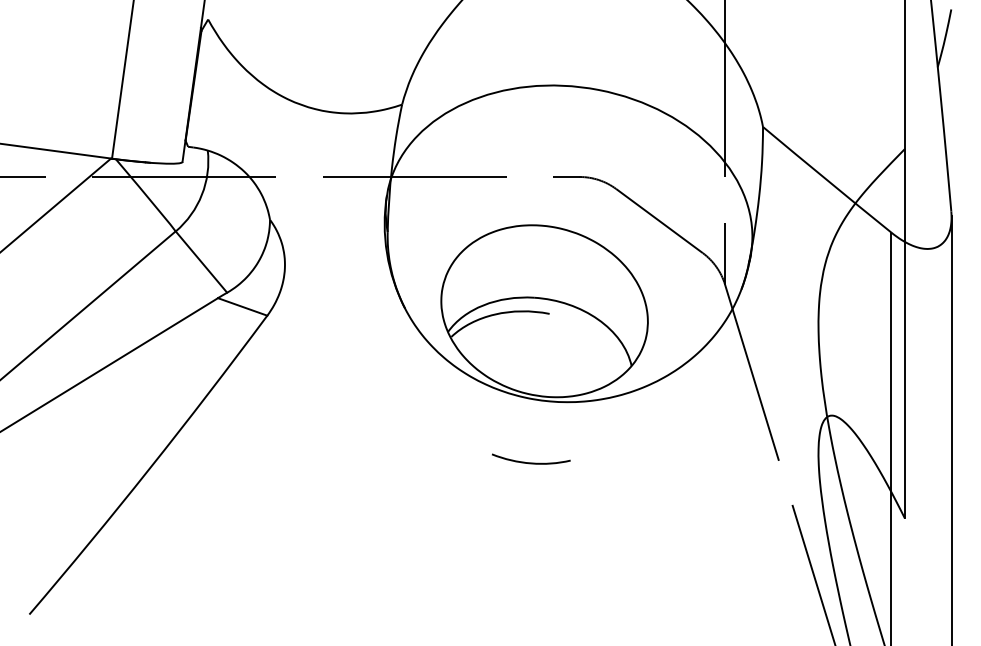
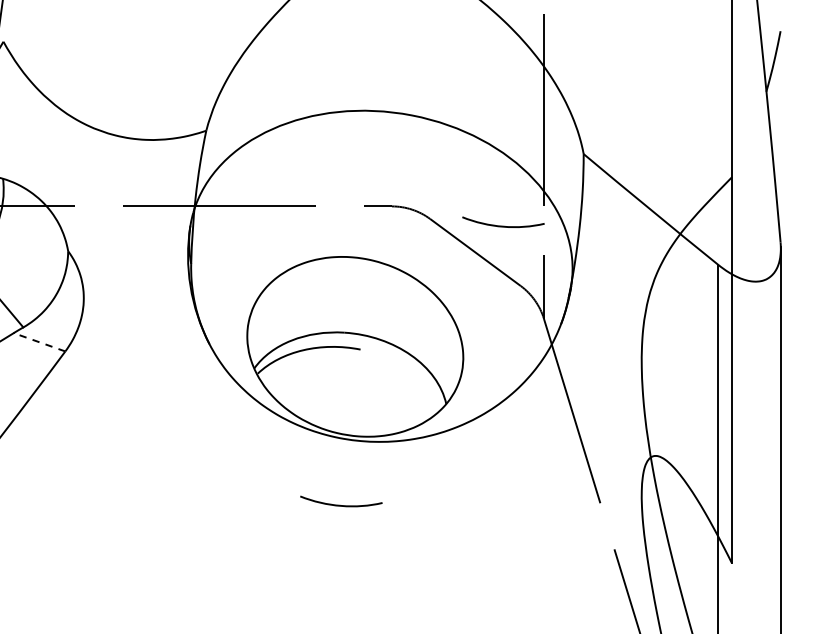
curve: (686, 195) -> (503, 225), added
line: (242, 306) -> (39, 341), solid -> dashed

